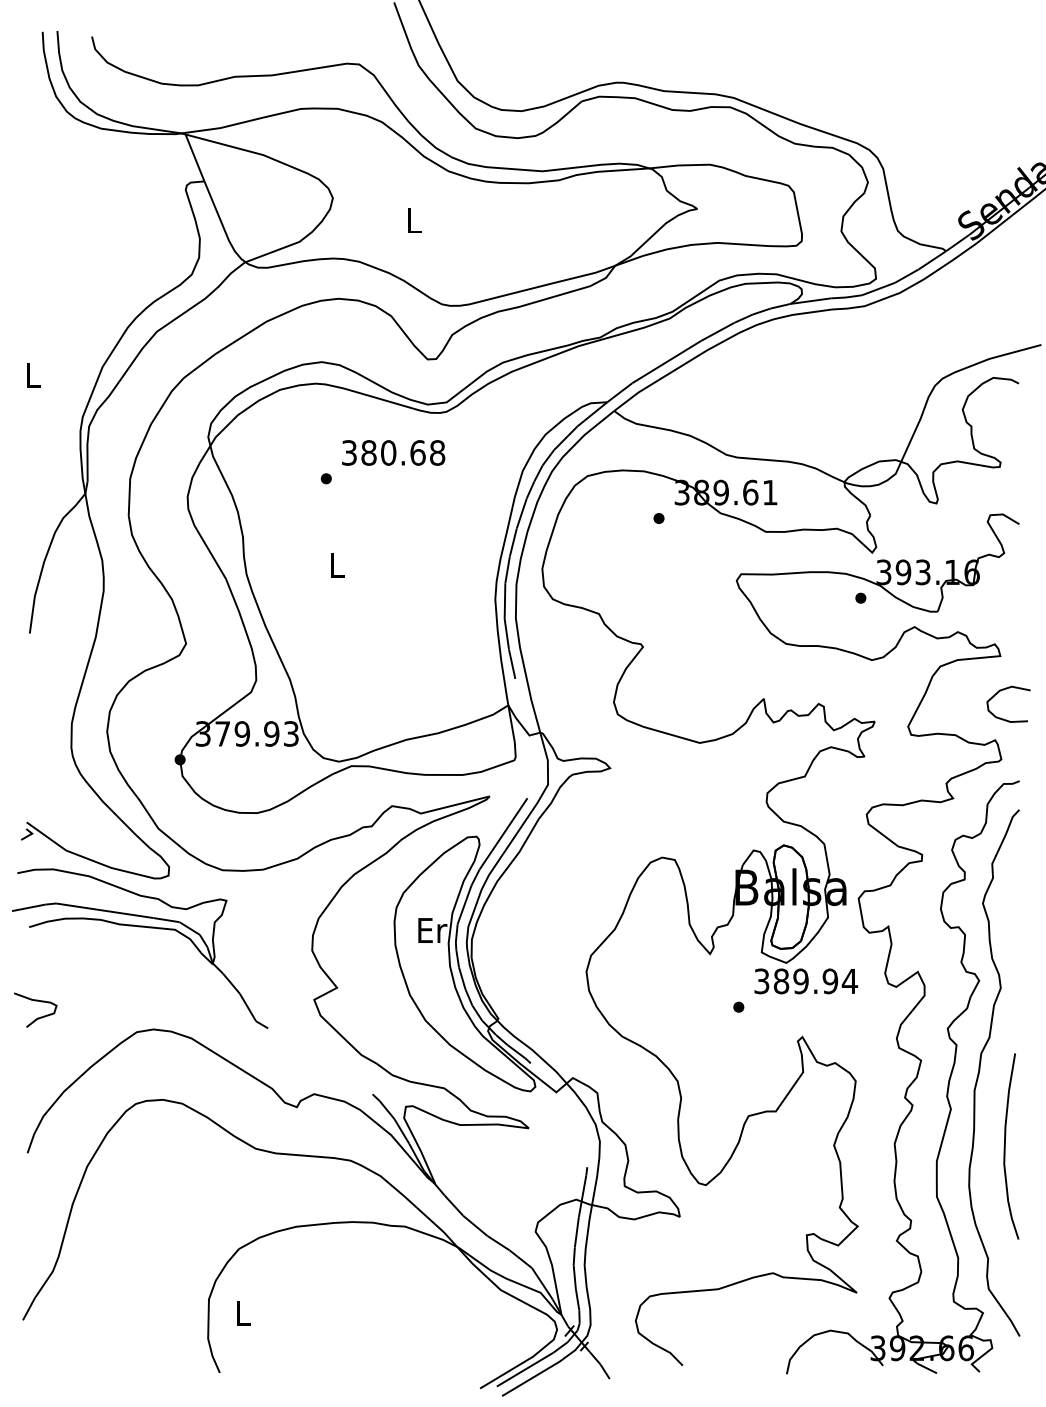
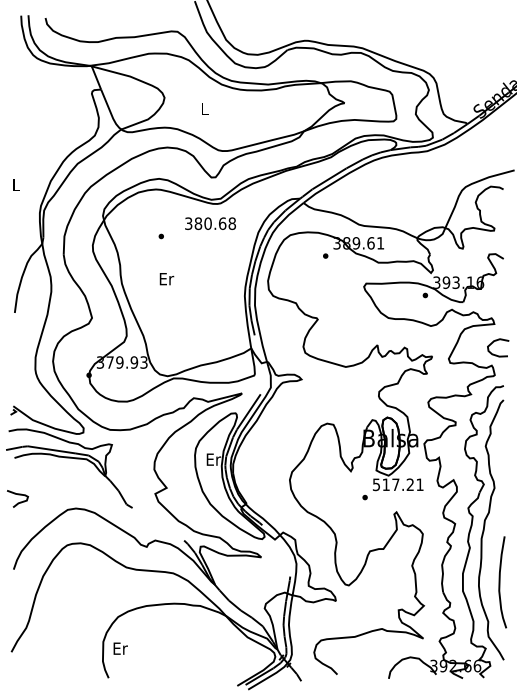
text: (393, 452) -> (210, 223), moved
text: (336, 565) -> (166, 279), L -> Er
text: (806, 980) -> (398, 484), 389.94 -> 517.21
curve: (1006, 1146) -> (500, 582), moved
text: (243, 1312) -> (120, 648), L -> Er

